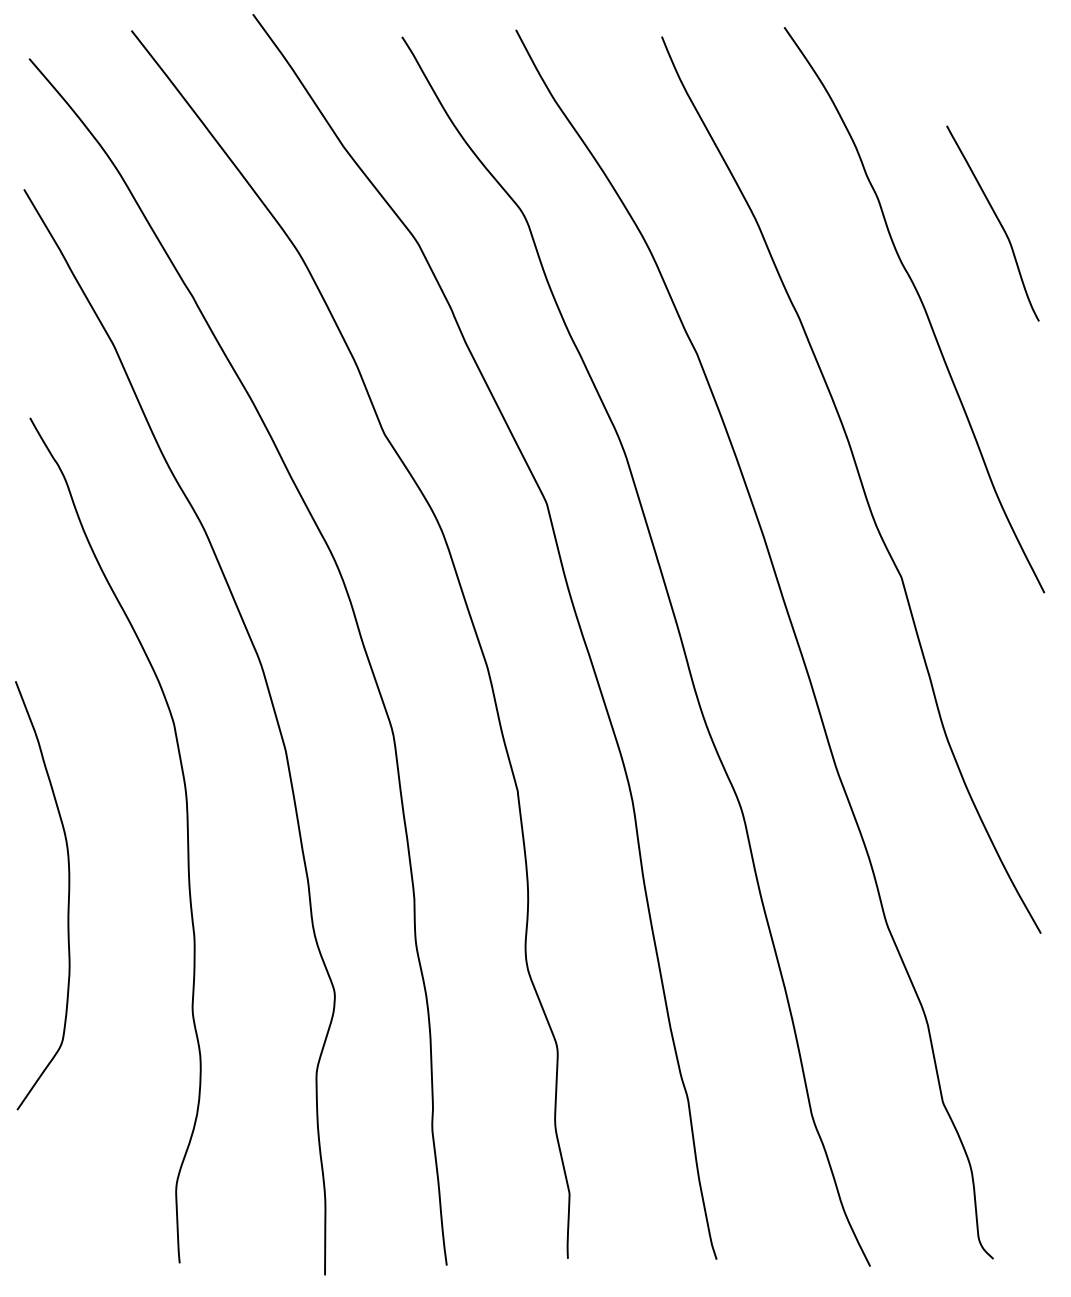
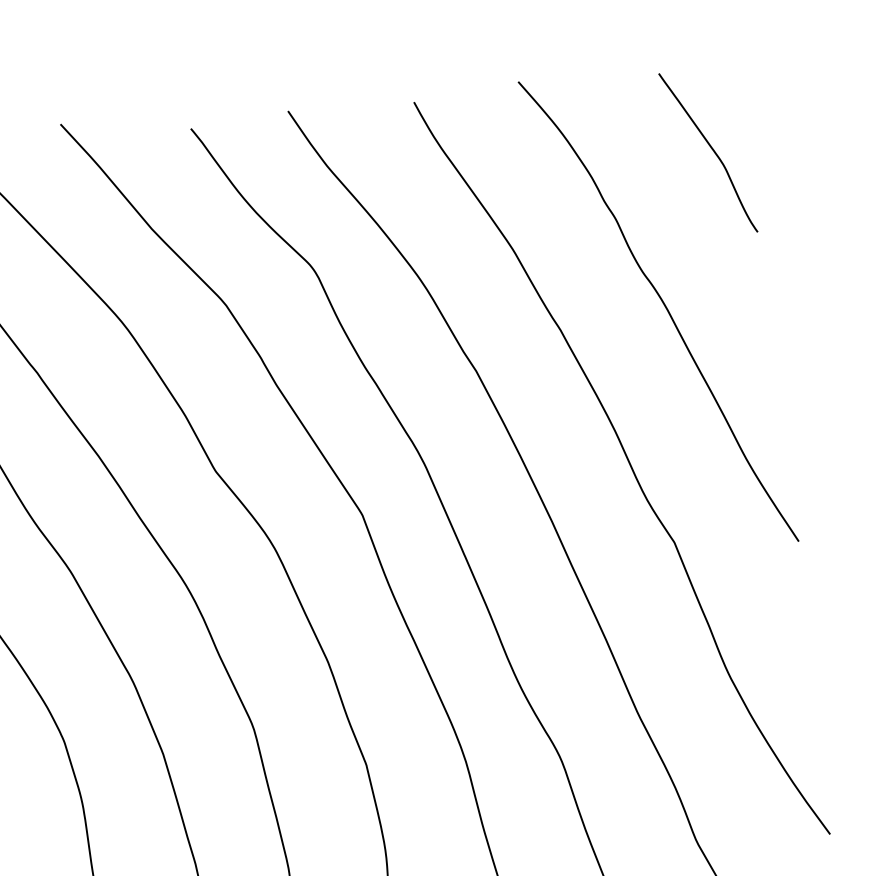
curve: (997, 220) -> (711, 149), moved

